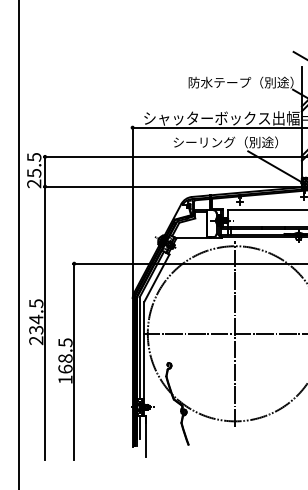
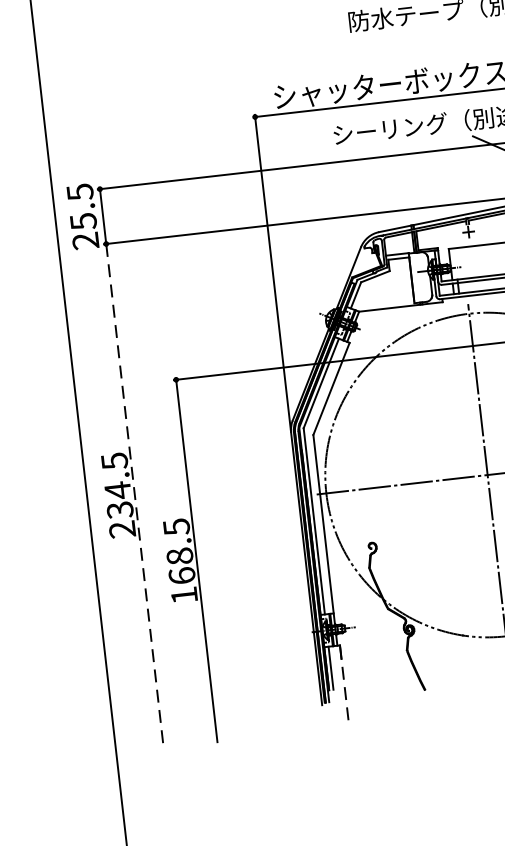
line: (45, 323) -> (135, 495), solid -> dashed
line: (145, 435) -> (343, 681), solid -> dashed

